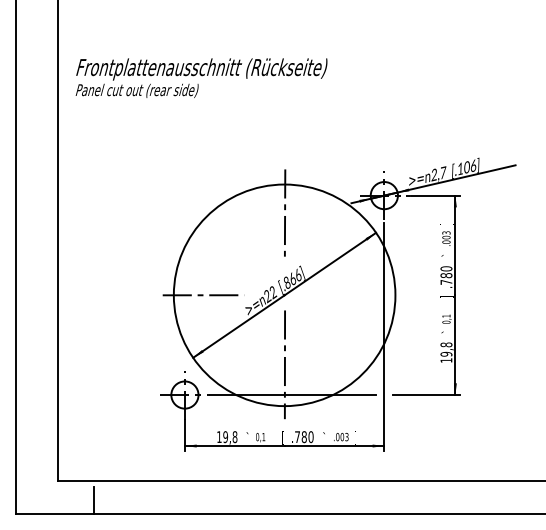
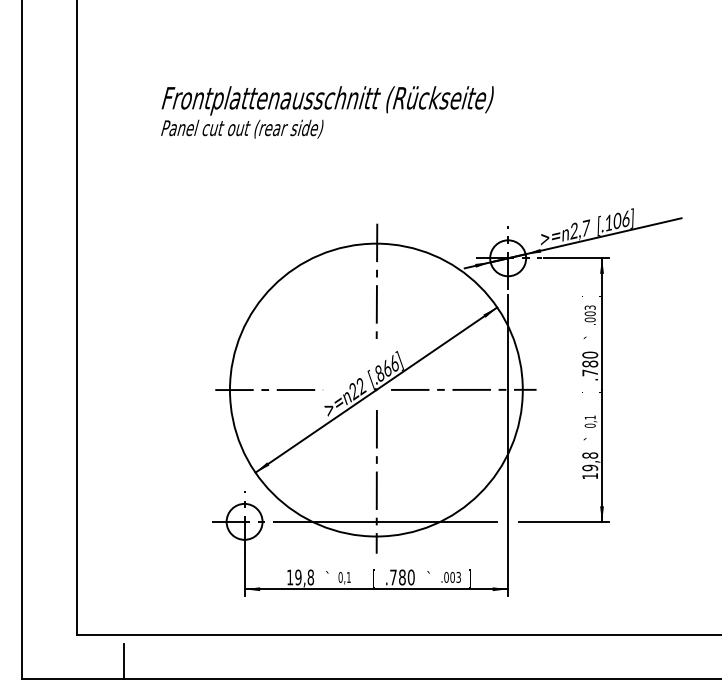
text: (201, 77) -> (327, 111), moved
line: (350, 295) -> (463, 390), added
text: (446, 296) -> (590, 391), ] -> [

